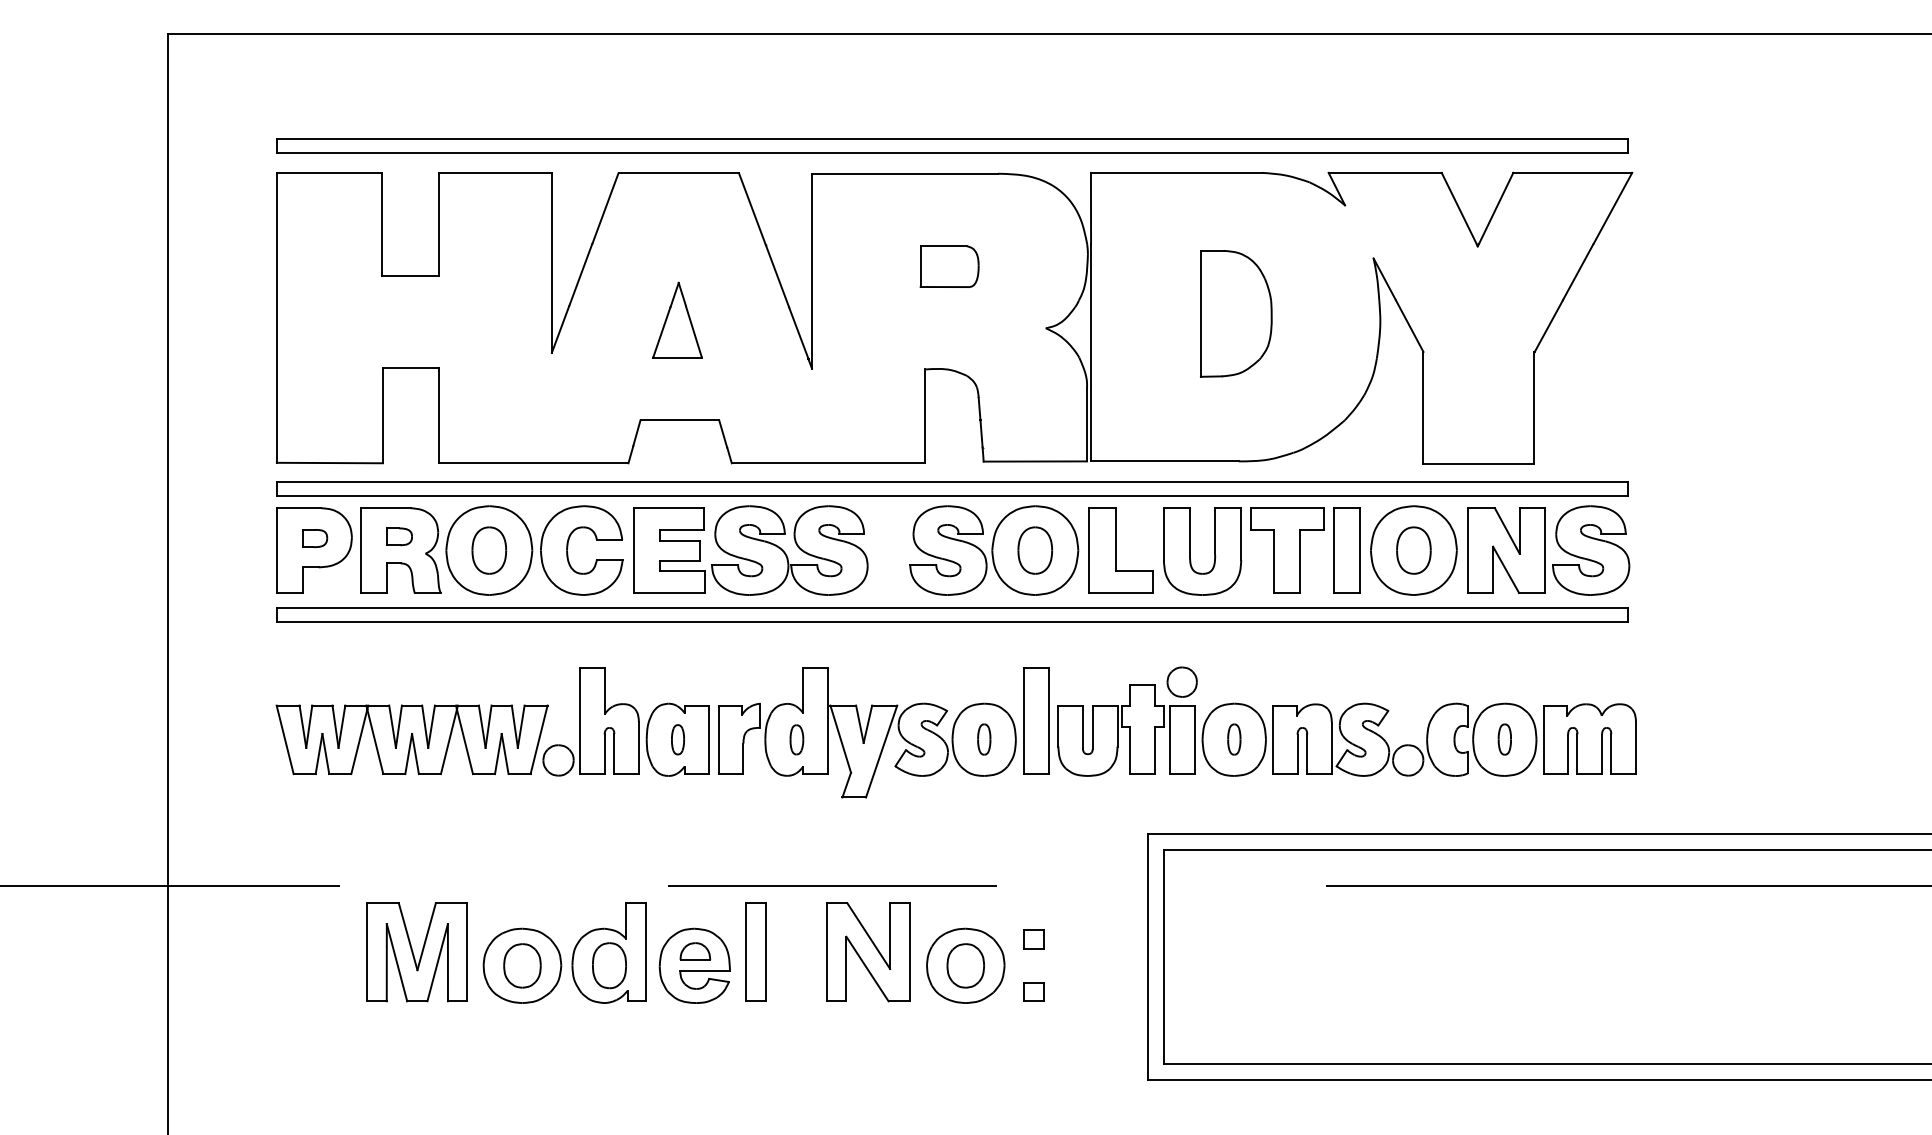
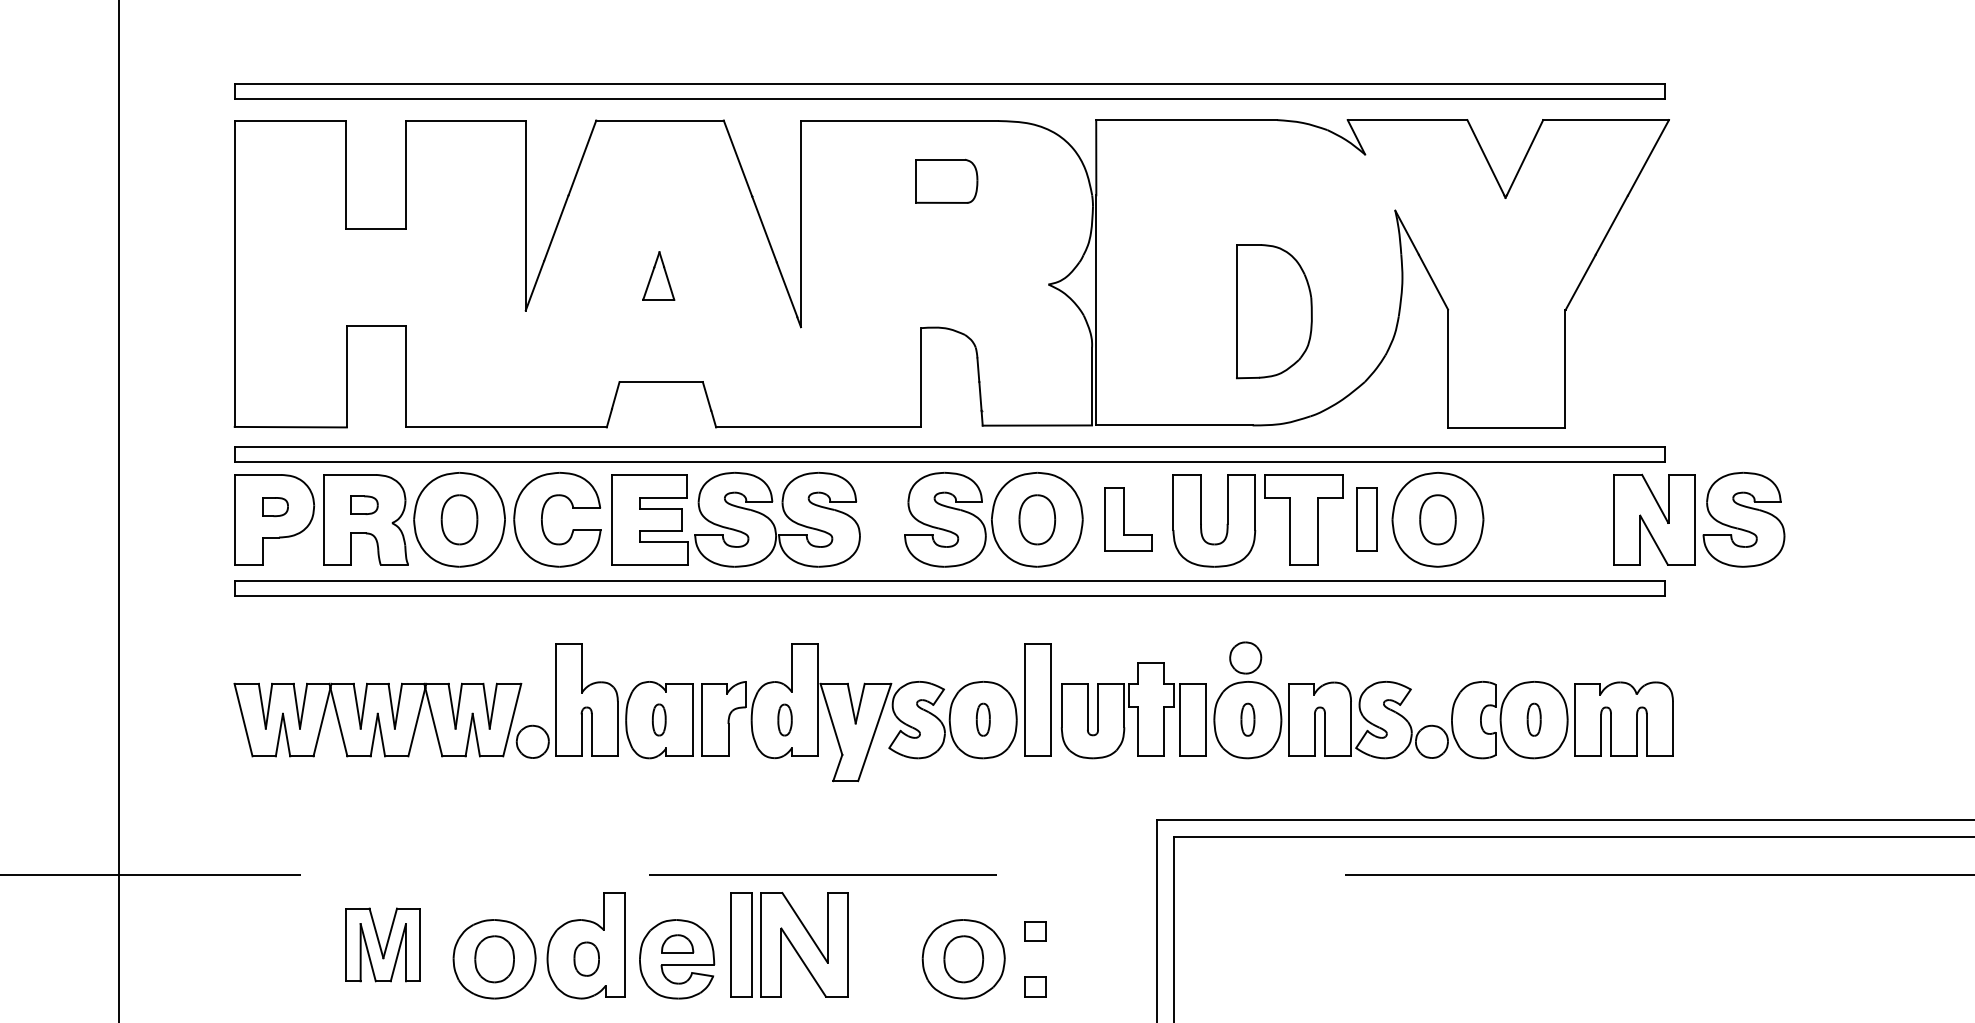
part: (949, 266) -> (946, 181), moved
part: (1236, 313) -> (1274, 311), moved
part: (677, 319) -> (658, 275), size x0.6
part: (1120, 550) -> (1127, 519), size x0.7
part: (1346, 550) -> (1366, 519), size x0.7
part: (1548, 550) -> (1698, 519), moved
part: (1181, 681) -> (1244, 657), moved
part: (416, 952) -> (382, 945), size x0.7
part: (868, 952) -> (804, 945), moved
part: (609, 965) -> (586, 958), size x0.7

